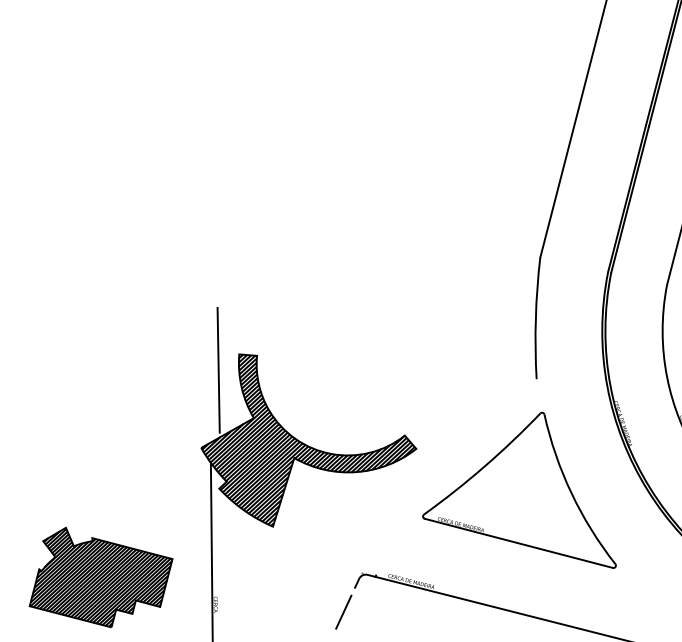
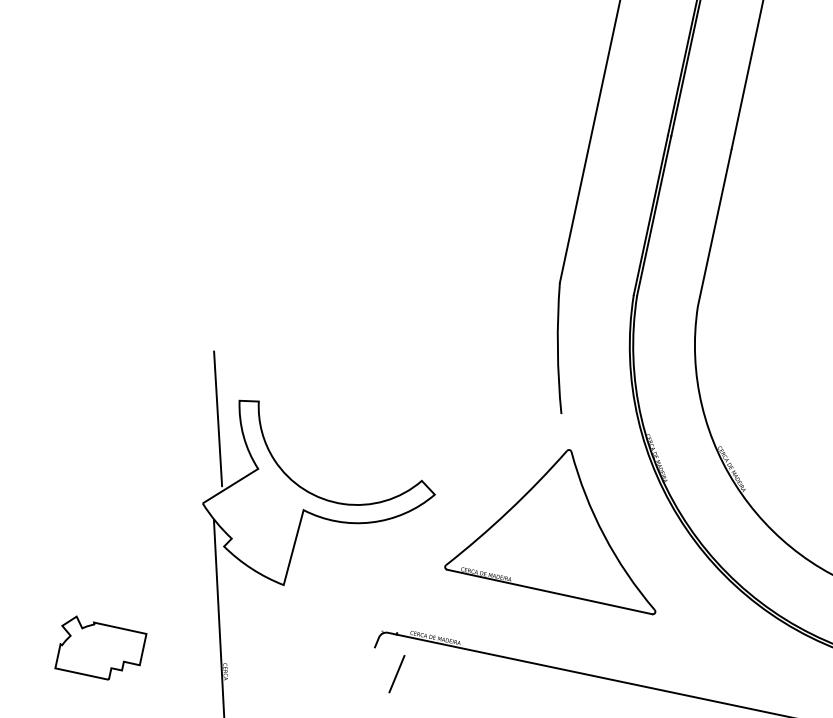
hatch: (308, 442) -> (318, 492), removed
part: (100, 577) -> (100, 647), size x0.6
line: (343, 612) -> (396, 674), moved

